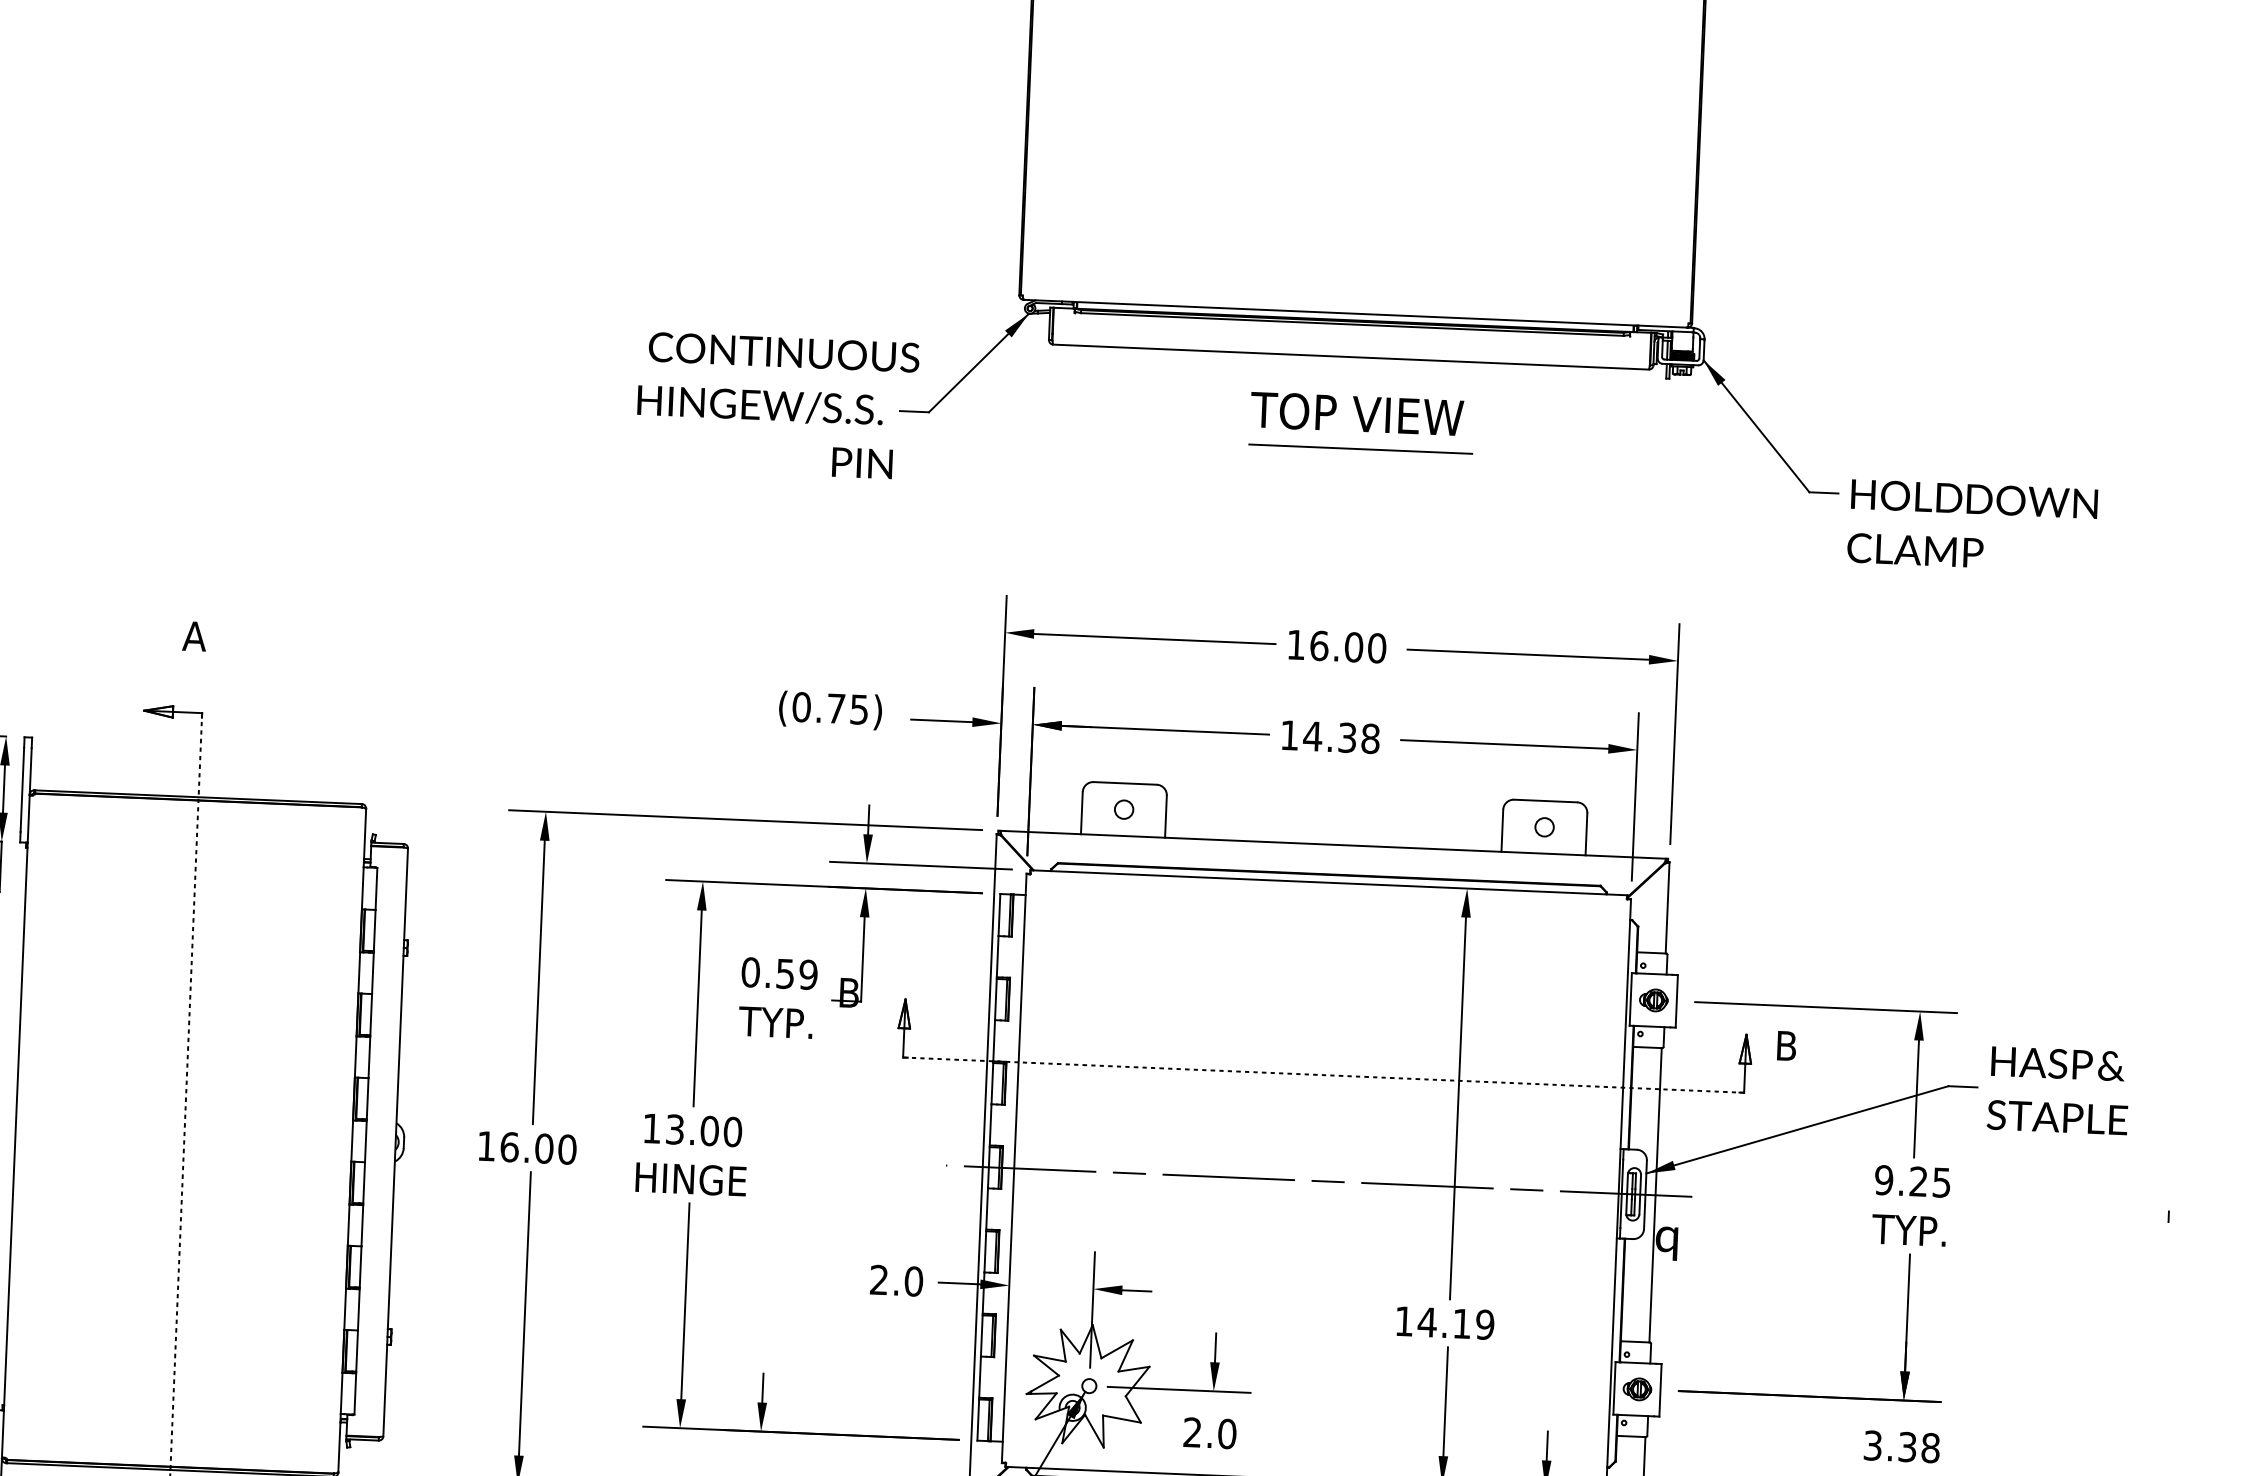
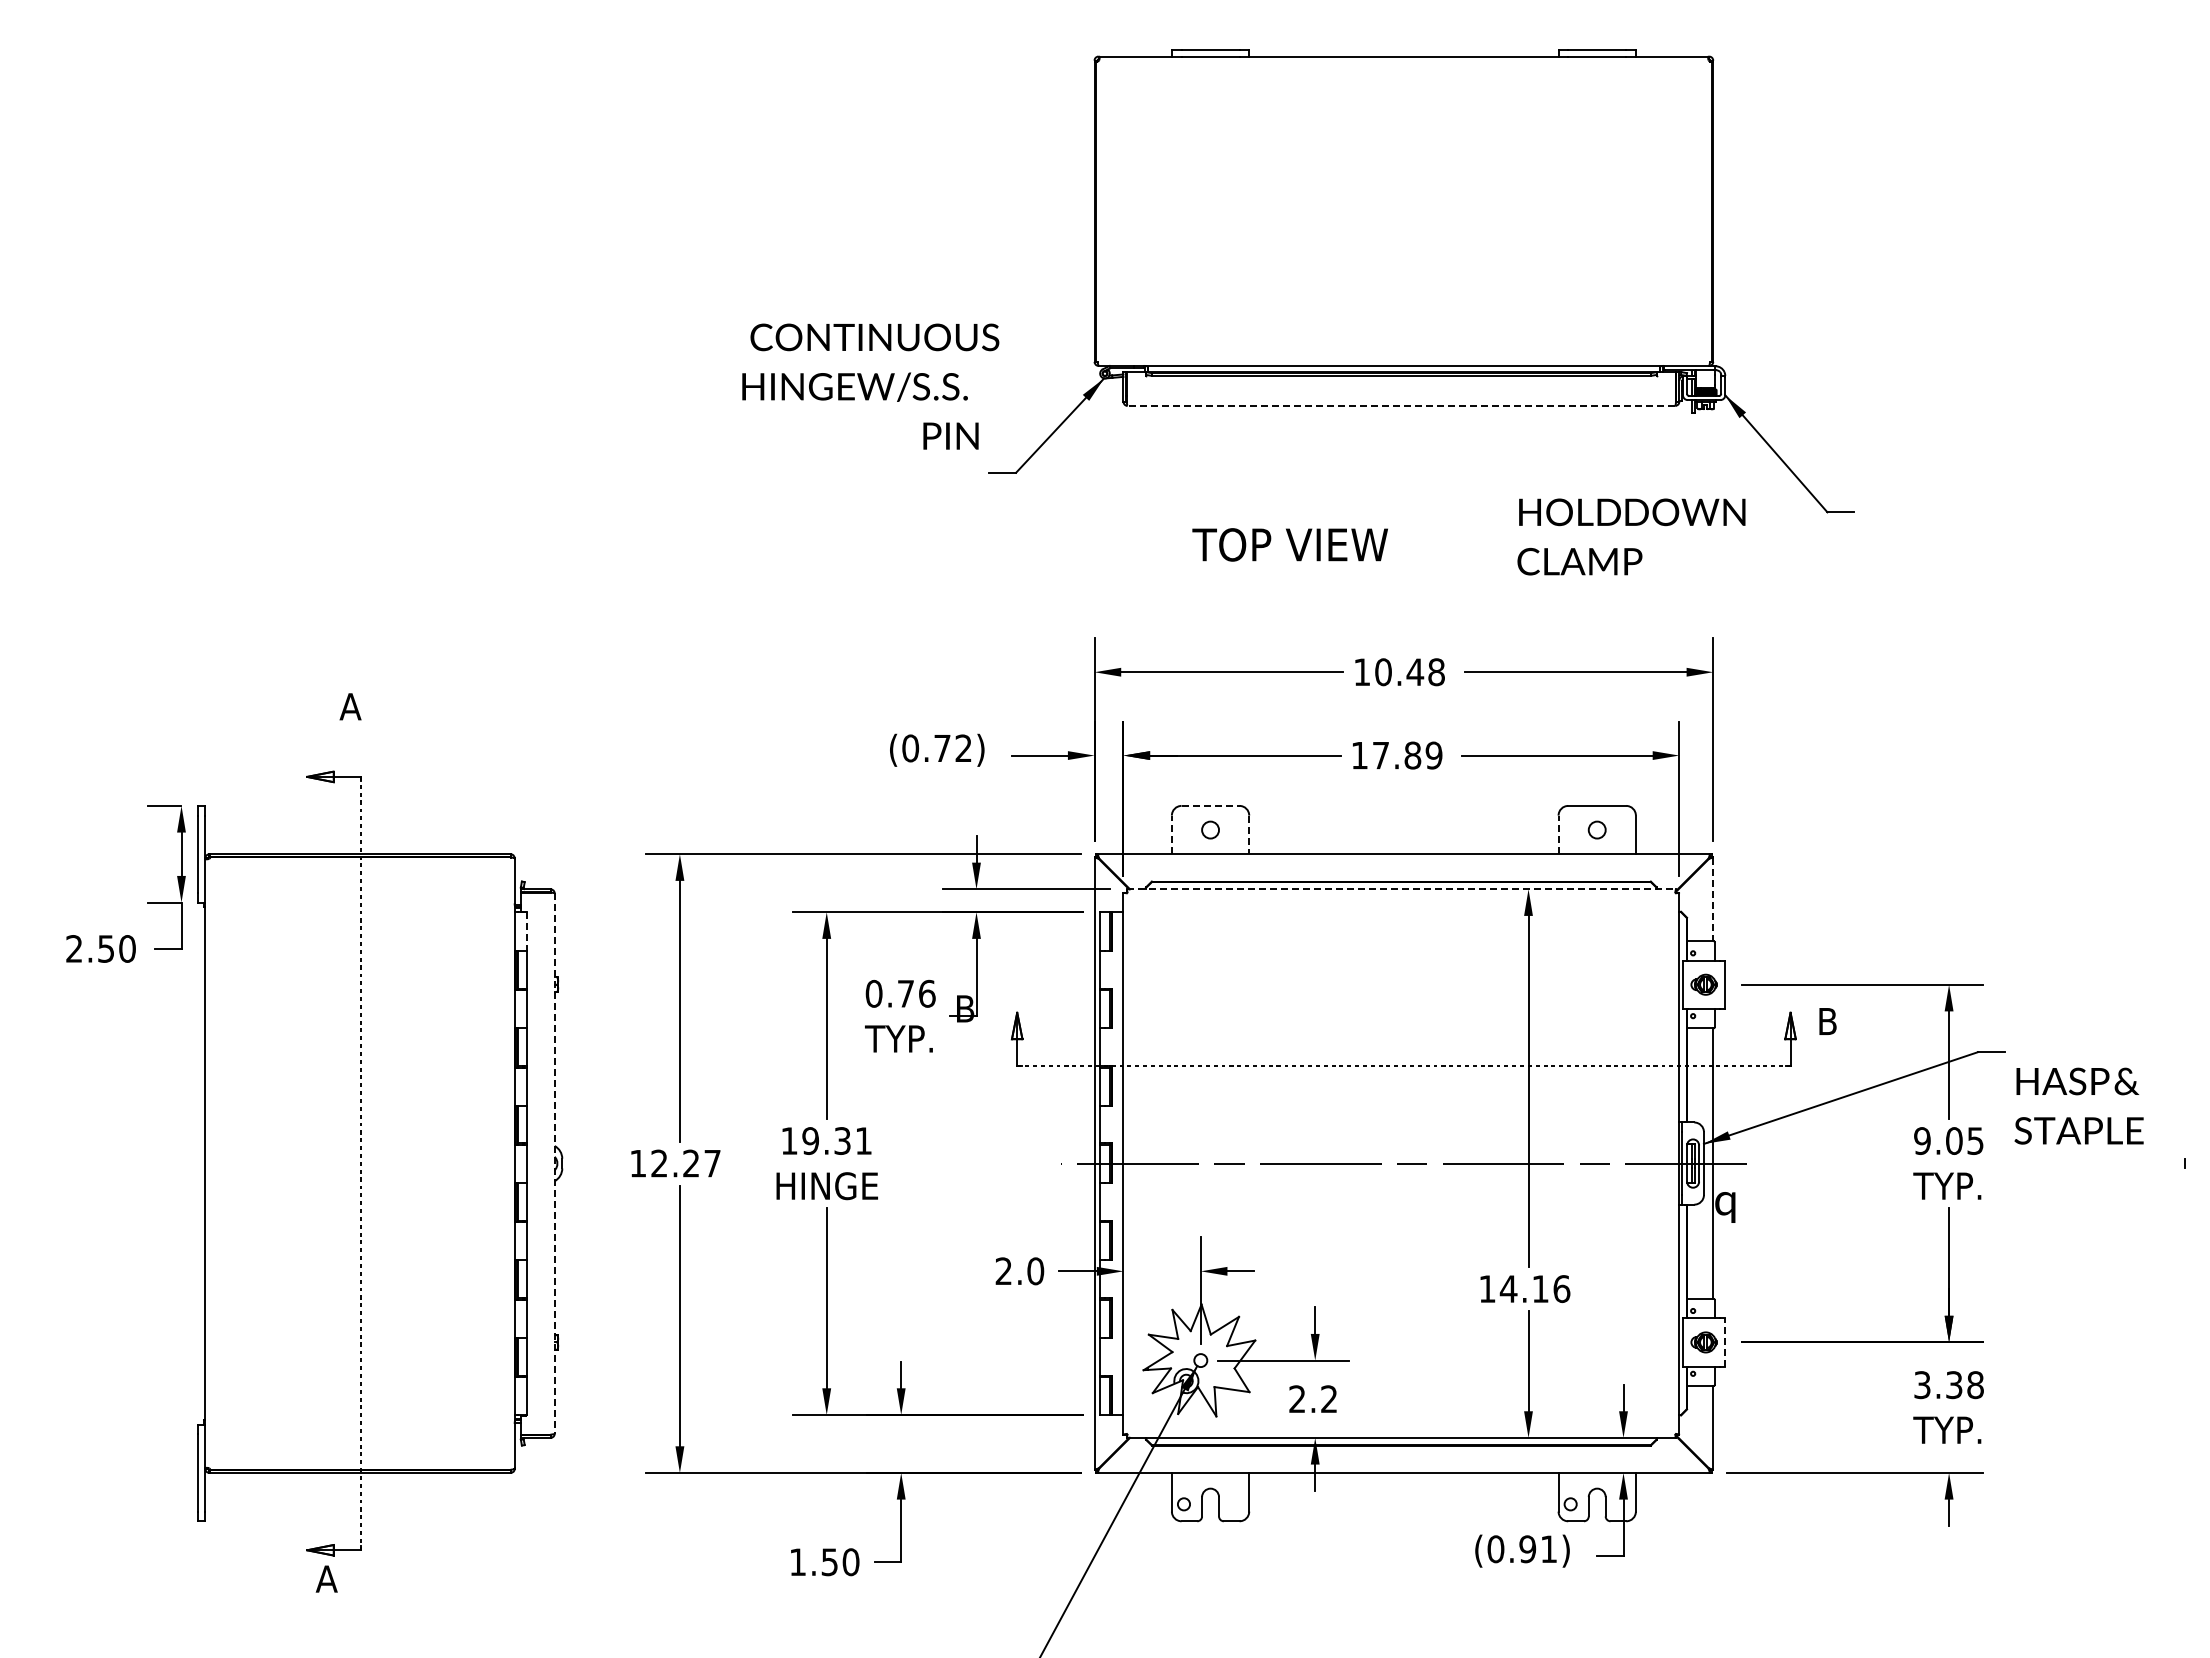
line: (1351, 356) -> (1401, 405), solid -> dashed
text: (777, 405) -> (870, 386), moved
text: (1356, 413) -> (1289, 544), moved
line: (1360, 449) -> (1413, 490), removed
text: (1972, 525) -> (1631, 536), moved
text: (1347, 647) -> (1409, 672), 16.00 -> 10.48
text: (859, 709) -> (963, 748), (0.75) -> (0.72)
text: (1341, 737) -> (1407, 755), 14.38 -> 17.89
line: (1126, 782) -> (1211, 805), solid -> dashed
line: (1081, 812) -> (1171, 834), solid -> dashed
line: (1166, 817) -> (1249, 835), solid -> dashed
line: (1502, 830) -> (1558, 834), solid -> dashed
line: (1329, 883) -> (1401, 889), solid -> dashed
line: (376, 889) -> (527, 932), solid -> dashed
line: (1667, 908) -> (1713, 899), solid -> dashed
text: (796, 973) -> (916, 993), 0.59 -> 0.76
text: (2057, 1090) -> (2078, 1105), moved
text: (704, 1130) -> (837, 1140), 13.00 -> 19.31
line: (395, 1143) -> (554, 1164), solid -> dashed
text: (537, 1148) -> (685, 1163), 16.00 -> 12.27
text: (1918, 1181) -> (1954, 1140), 9.25 -> 9.05
text: (1484, 1325) -> (1561, 1289), 14.19 -> 14.16
line: (1660, 1389) -> (1725, 1341), solid -> dashed
text: (1227, 1434) -> (1329, 1399), 2.0 -> 2.2

